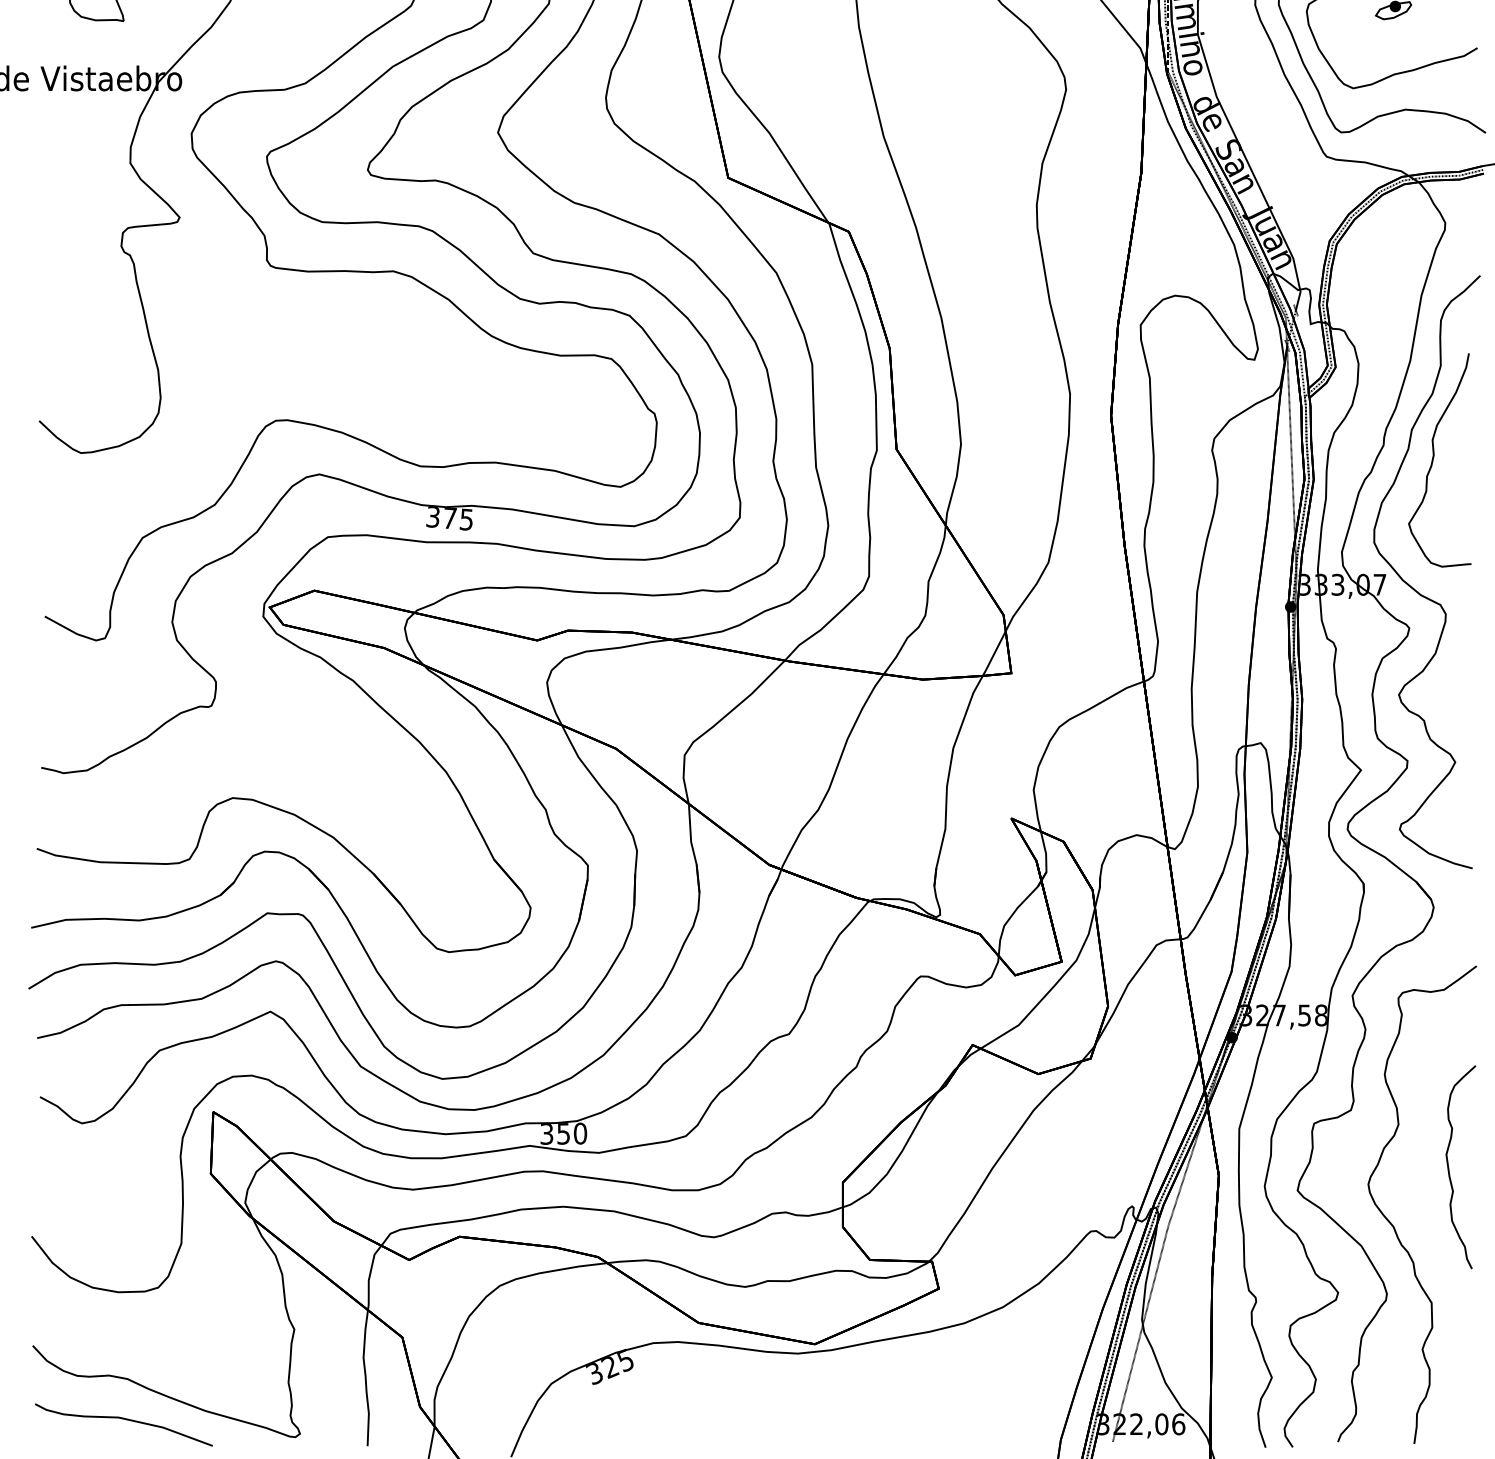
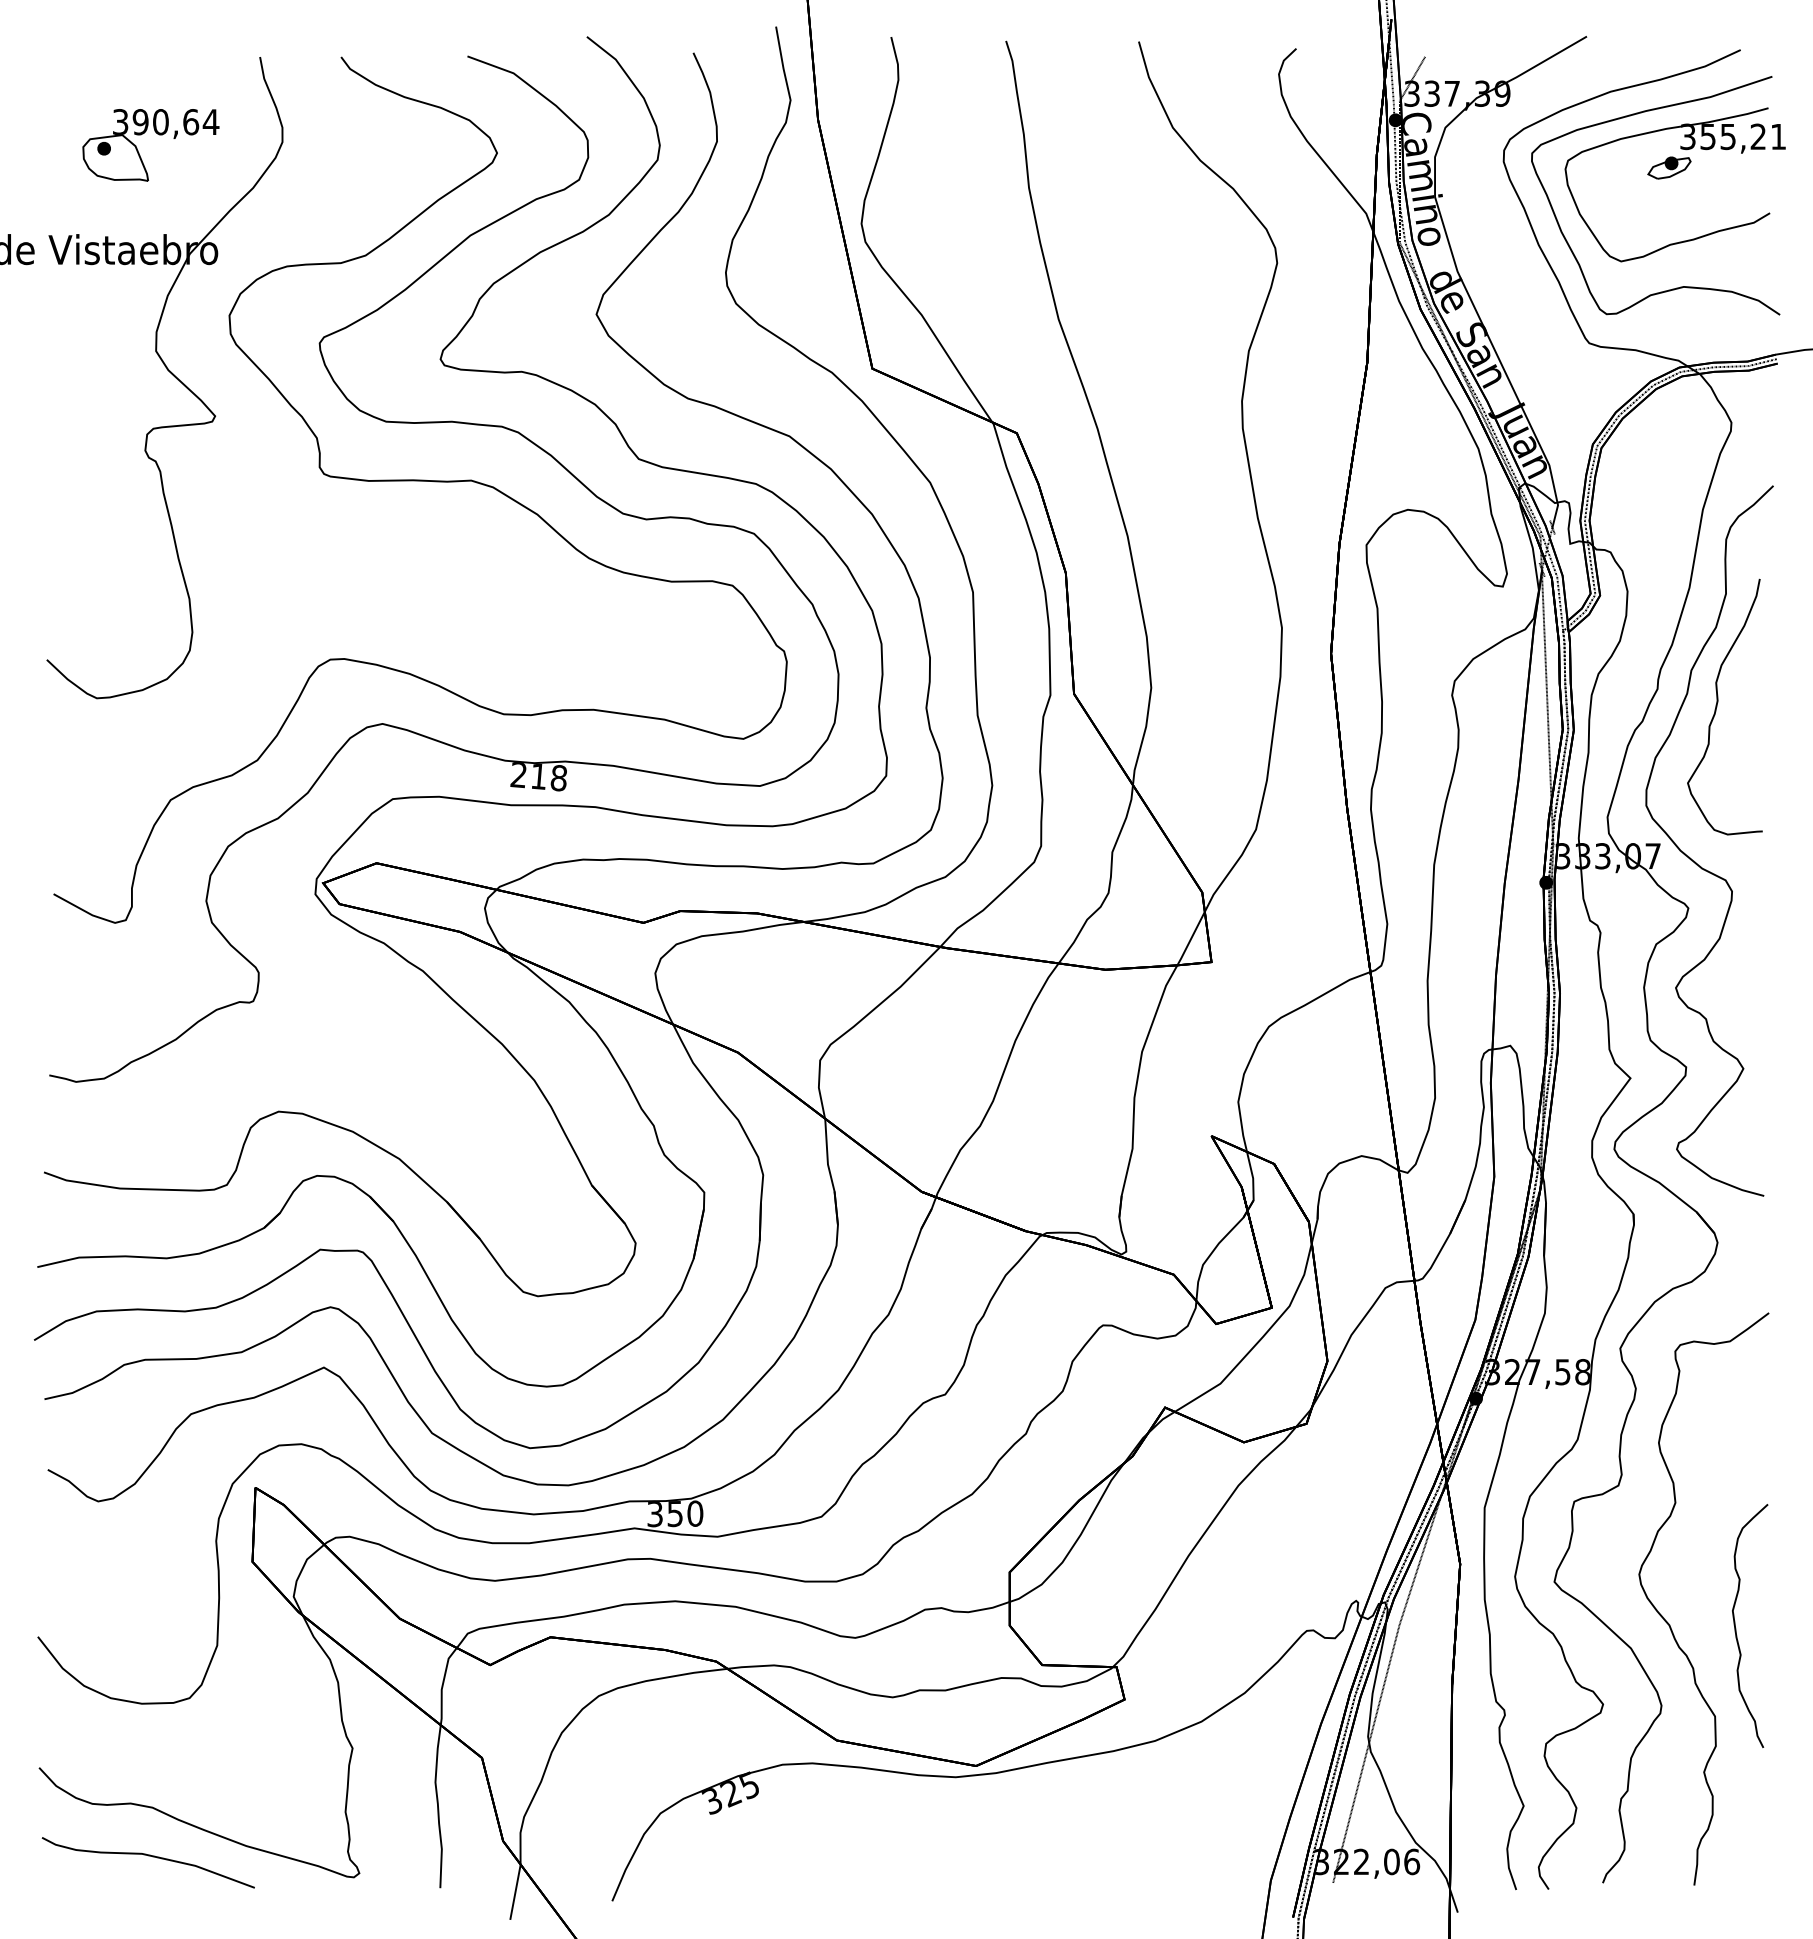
text: (449, 518) -> (538, 776), 375 -> 218
curve: (1449, 1169) -> (1736, 1628), moved

